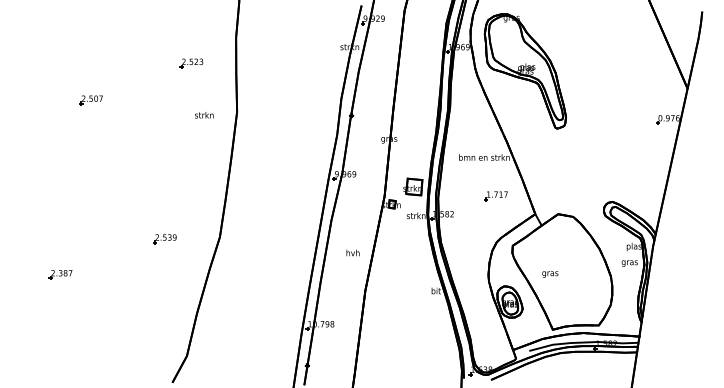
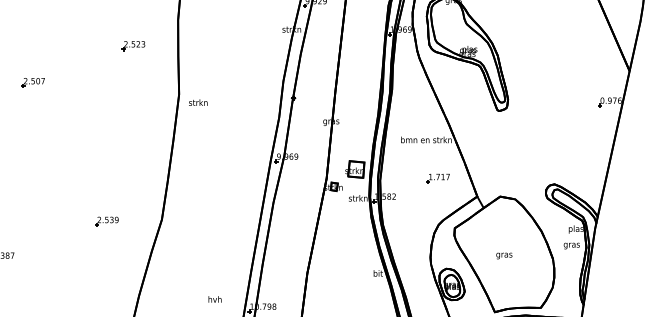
text: (204, 115) -> (198, 102), moved
text: (352, 252) -> (214, 298), moved
text: (550, 274) -> (504, 255), moved

